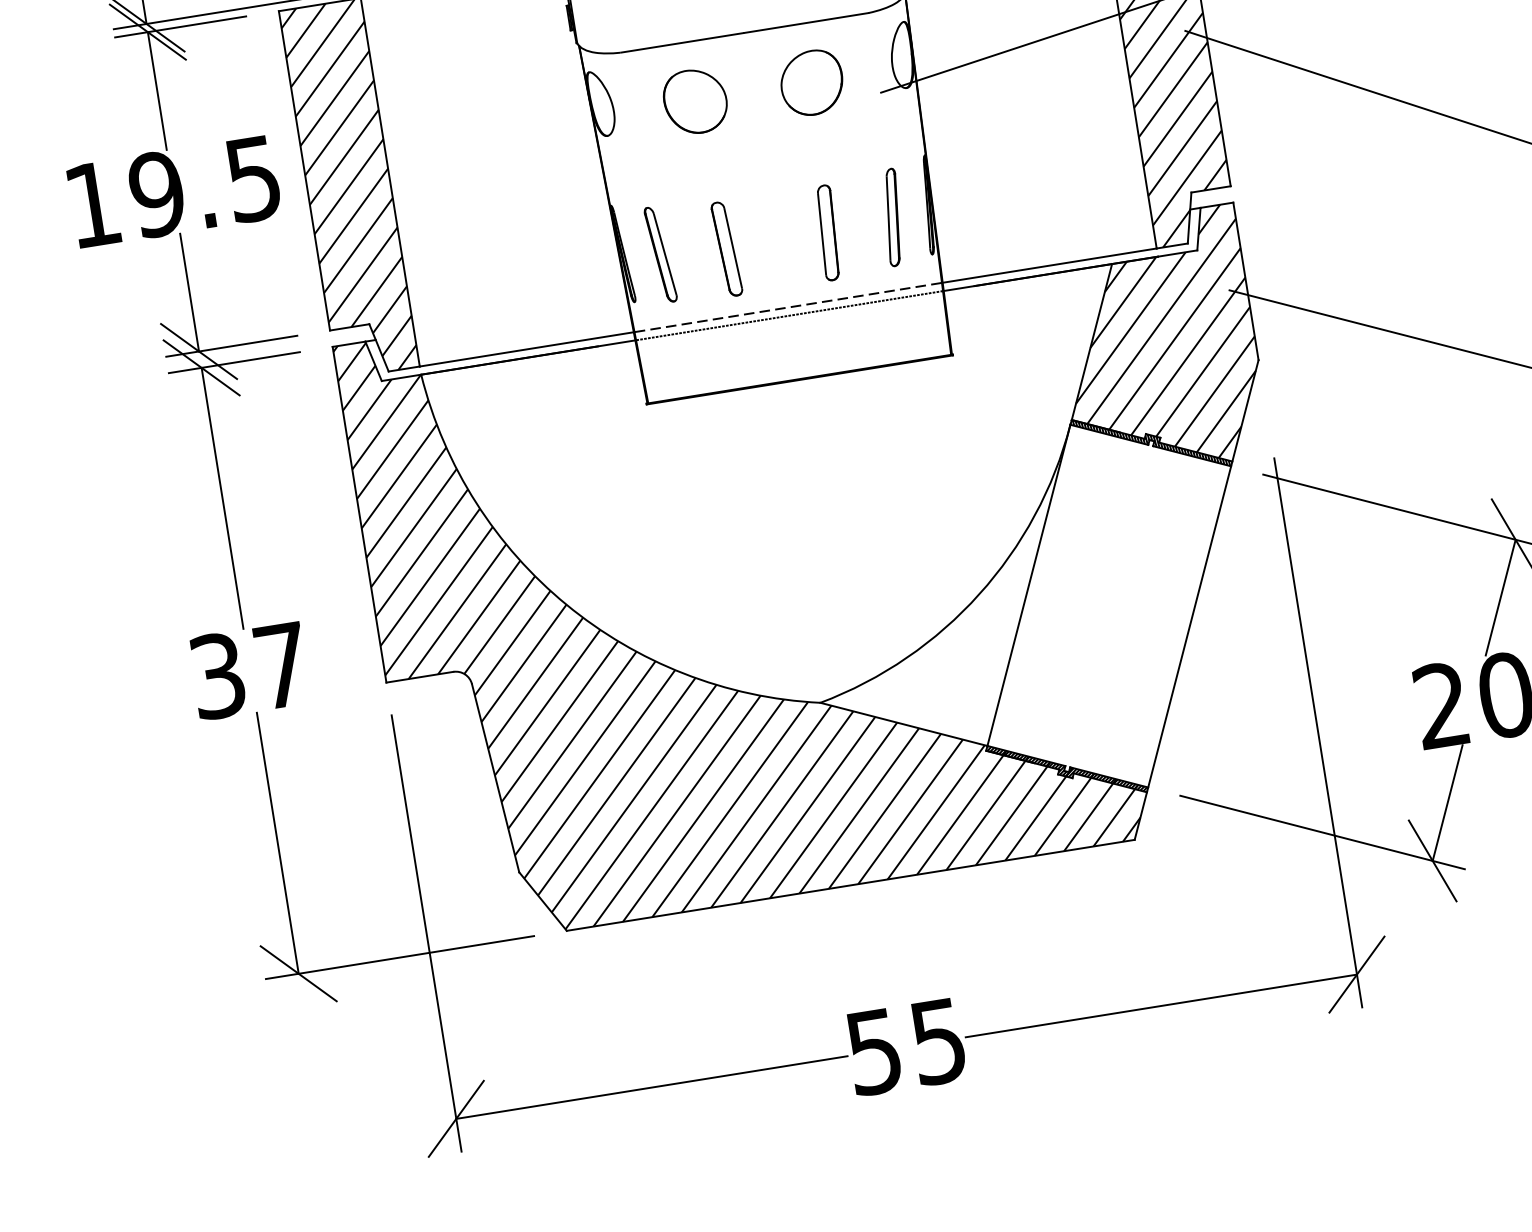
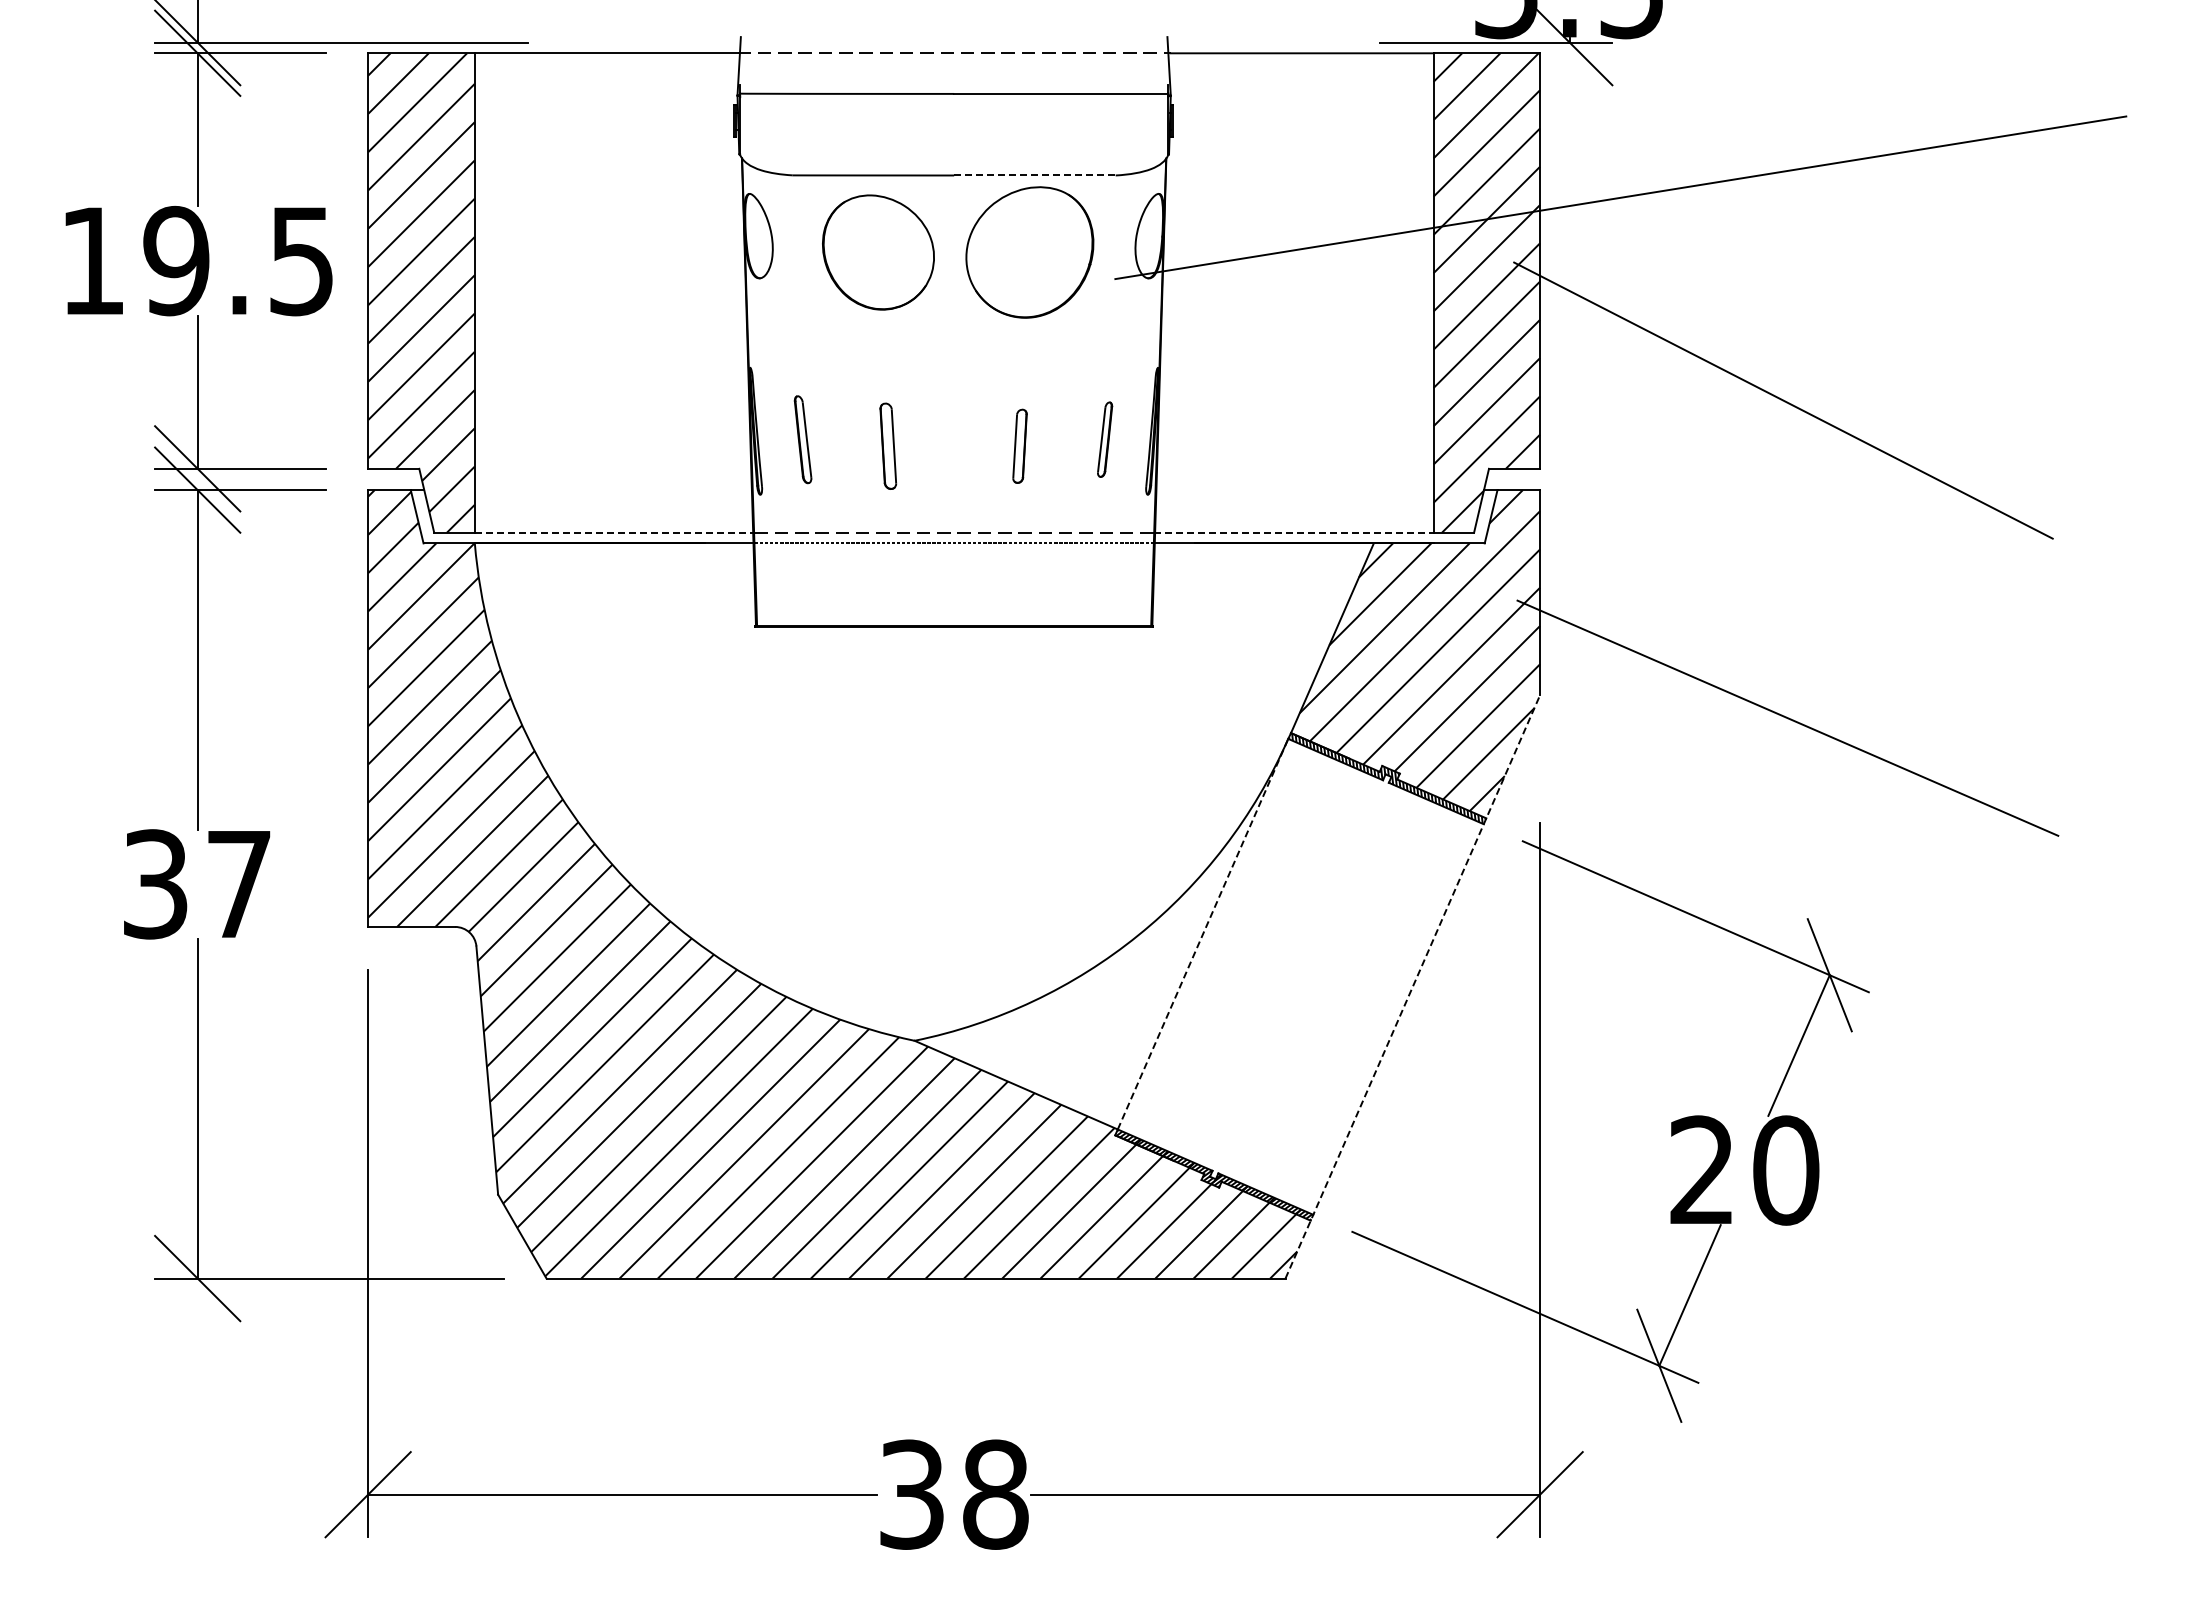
line: (806, 23) -> (1034, 175), solid -> dashed
part: (811, 82) -> (1029, 252), size x1.6
part: (694, 101) -> (877, 252), size x1.4
part: (892, 217) -> (1104, 439), size x0.6
part: (827, 233) -> (1019, 446), size x0.6
part: (727, 249) -> (888, 446), size x0.7
part: (660, 254) -> (802, 439), size x0.7
line: (1049, 265) -> (1293, 532), solid -> dashed
line: (527, 349) -> (614, 532), solid -> dashed
line: (1029, 584) -> (1203, 933), solid -> dashed
line: (1197, 599) -> (1413, 986), solid -> dashed
text: (906, 1046) -> (954, 1494), 55 -> 38

